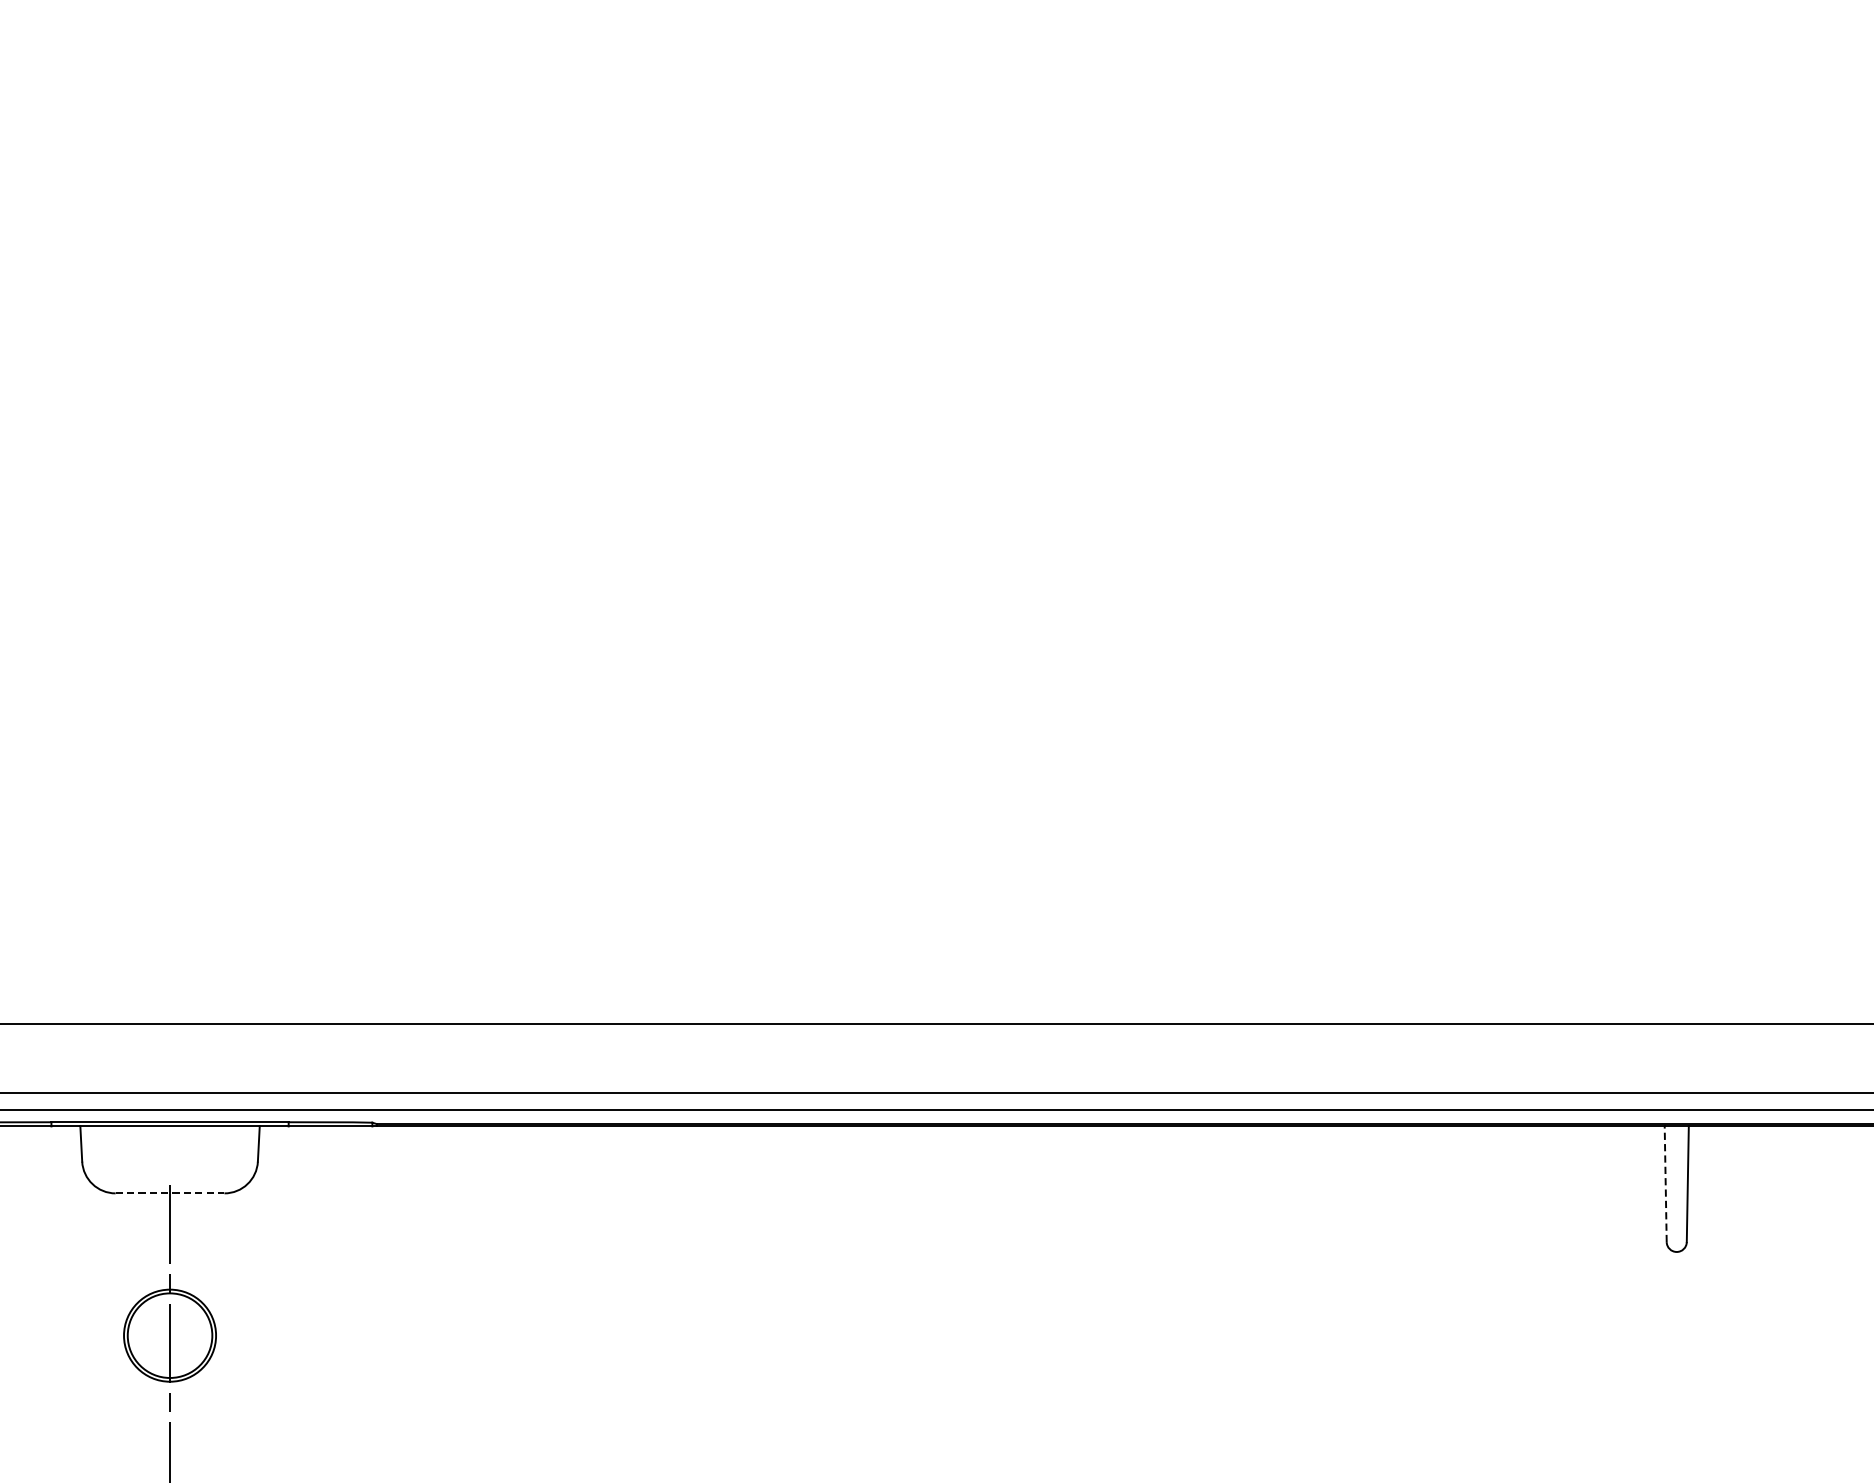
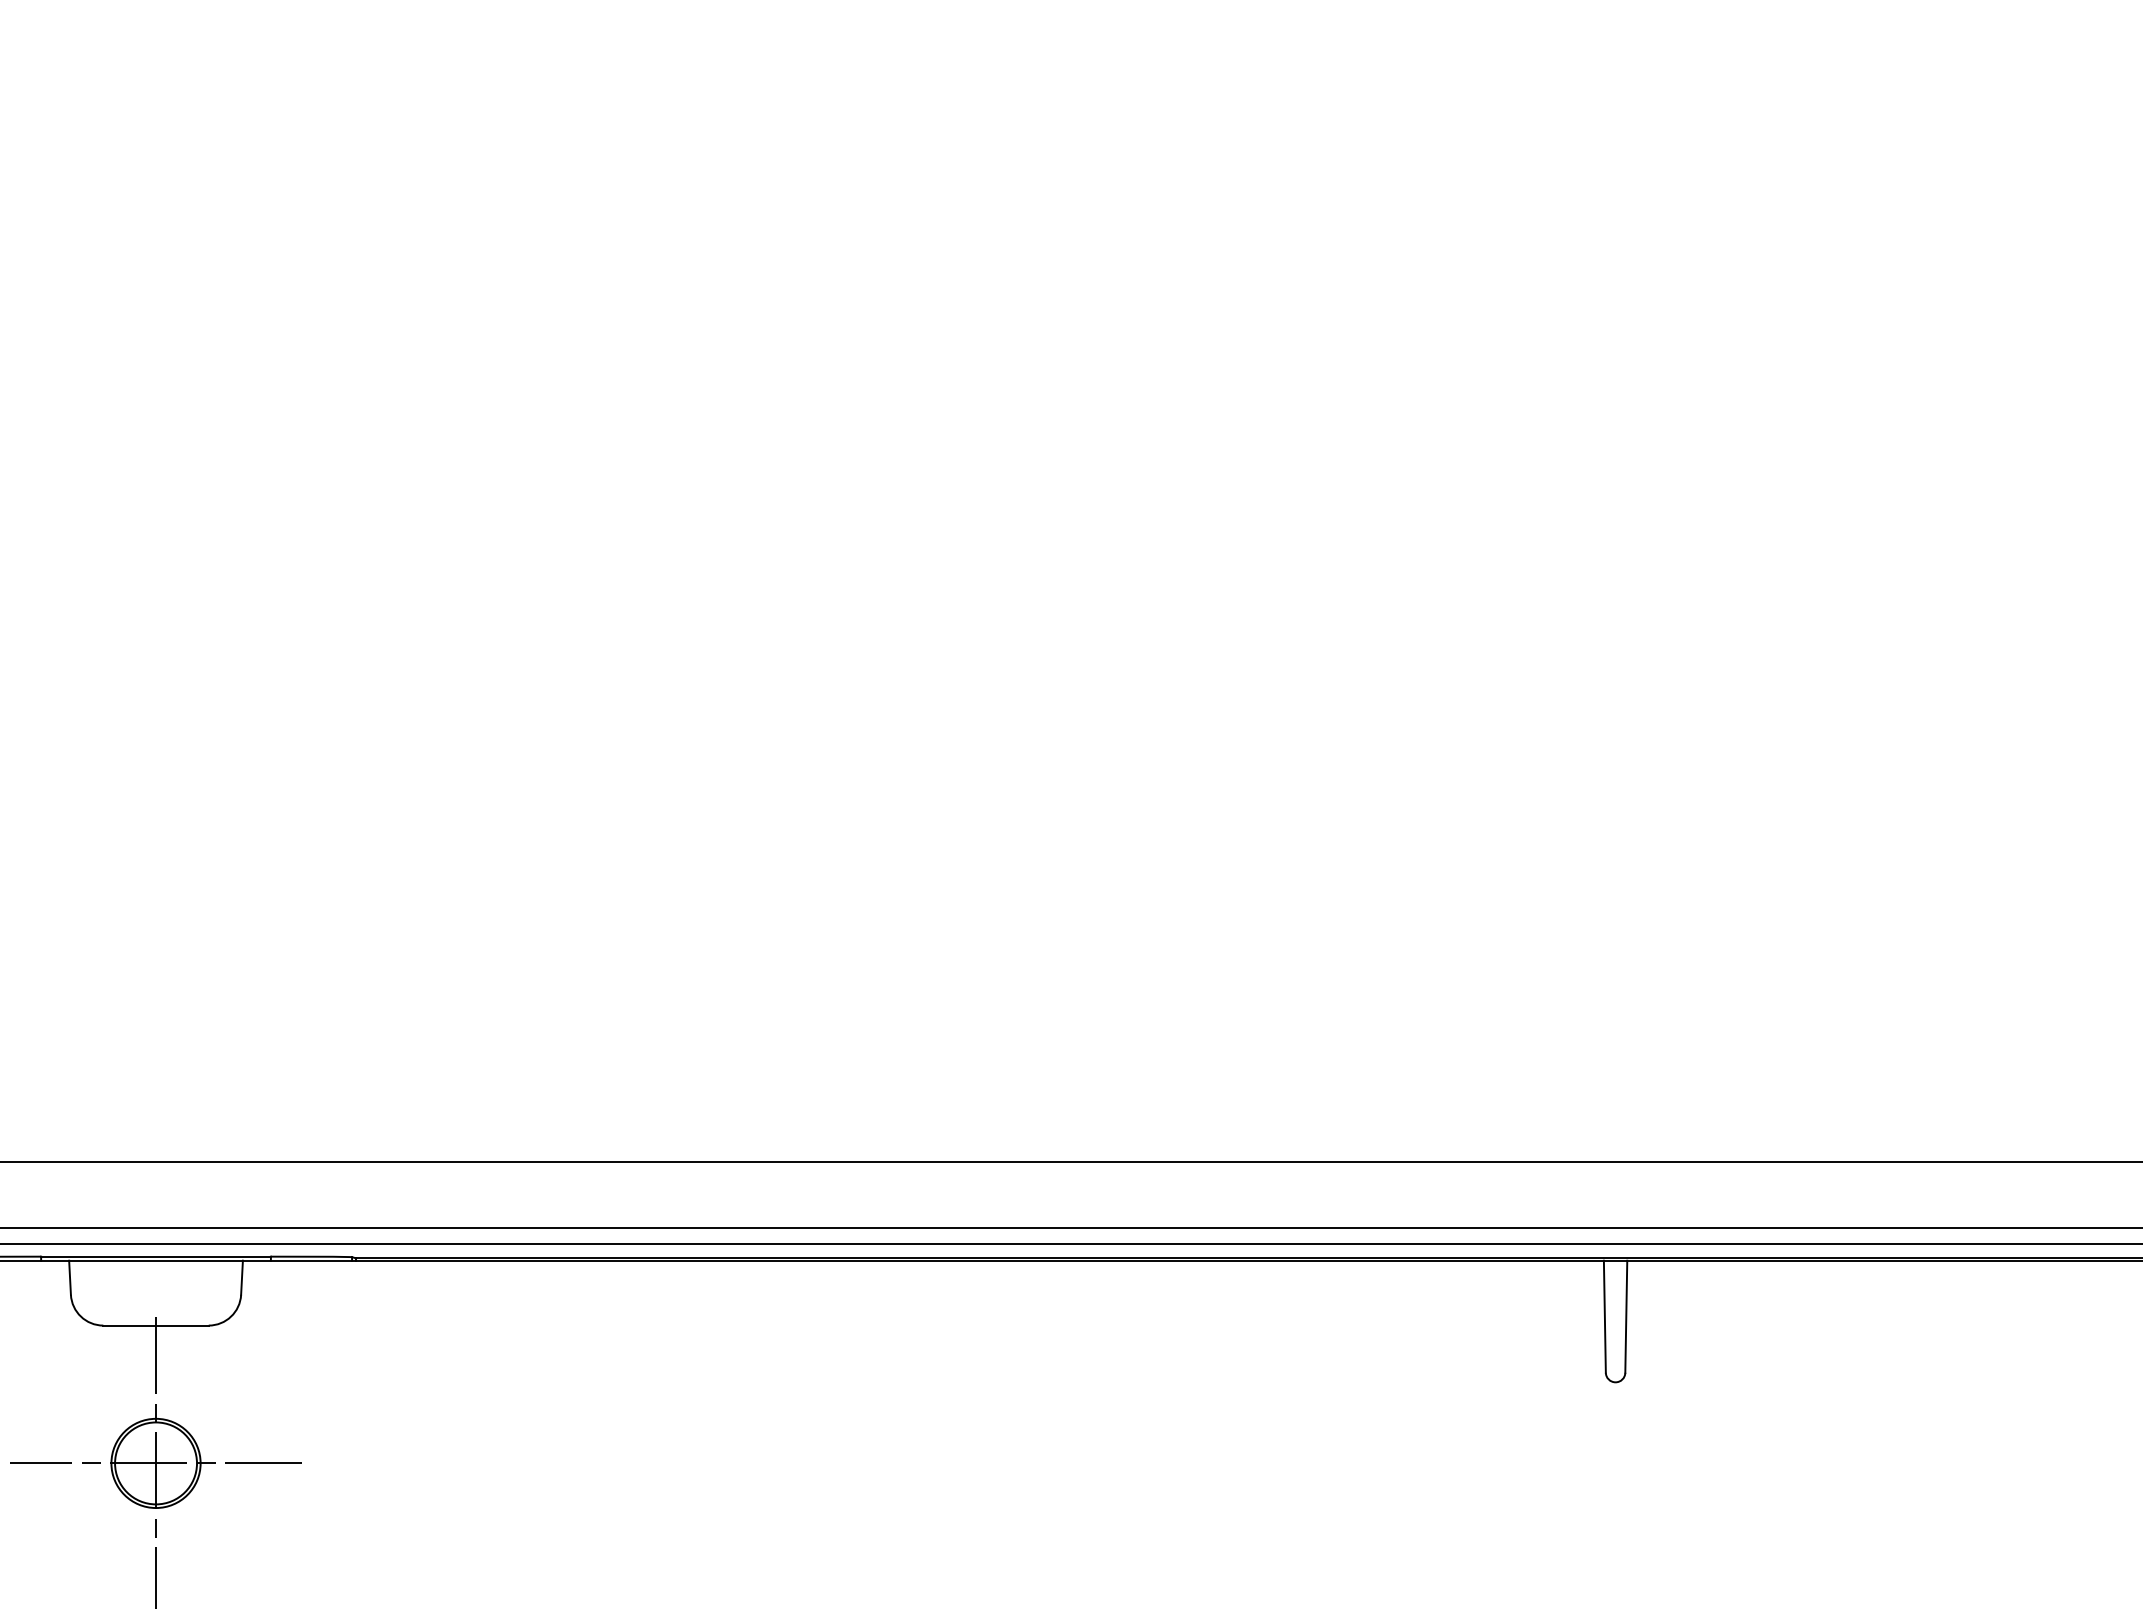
line: (1665, 1184) -> (1604, 1316), dashed -> solid
line: (170, 1193) -> (156, 1325), dashed -> solid
line: (169, 1335) -> (155, 1463), added

